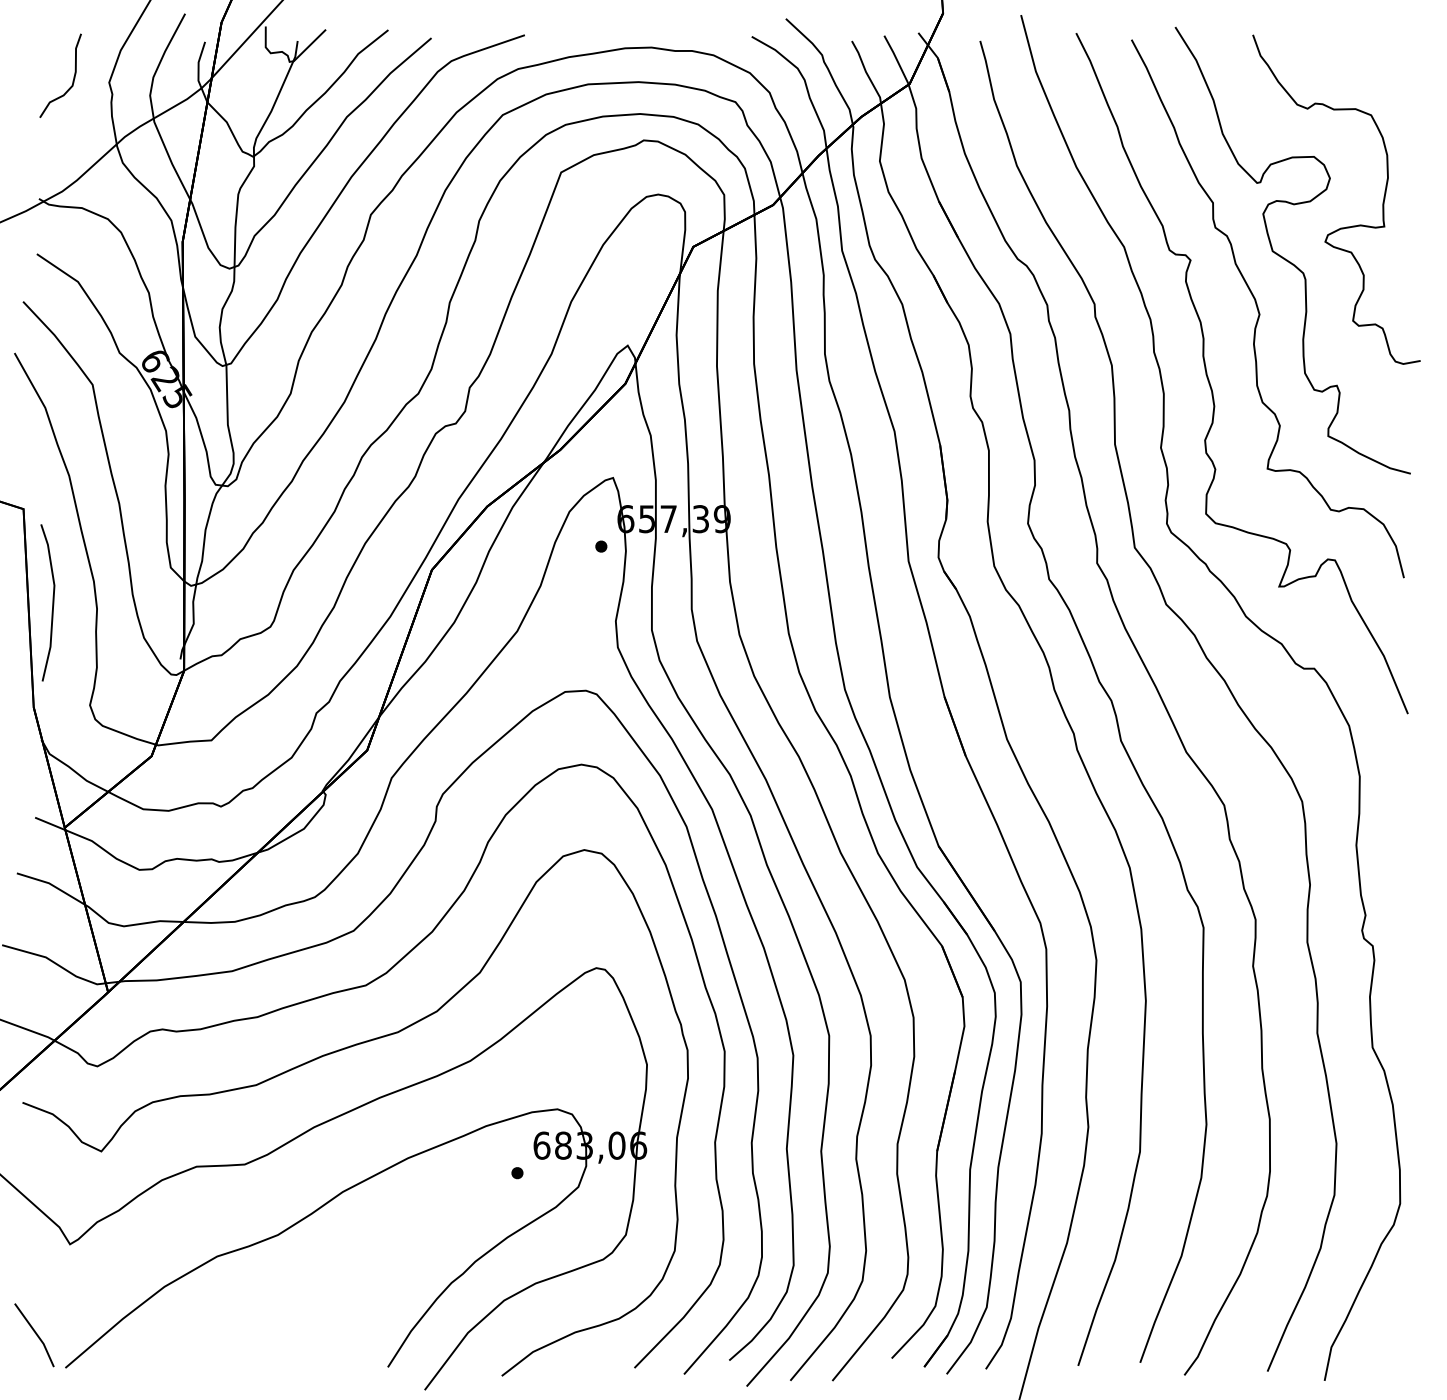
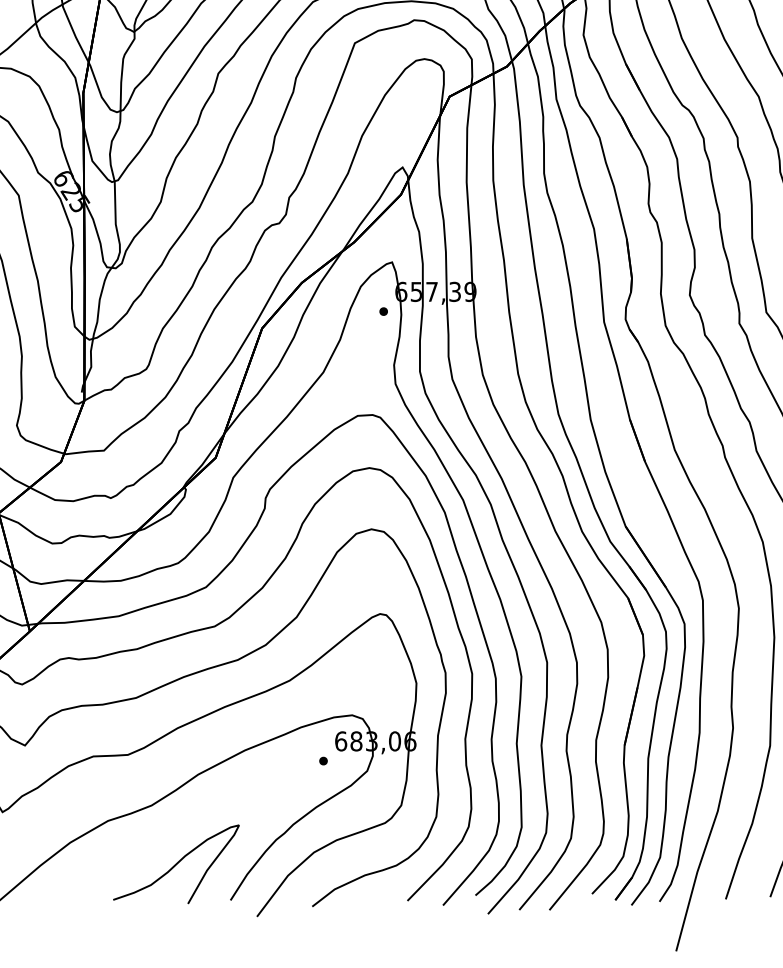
curve: (312, 1316) -> (176, 863), added

